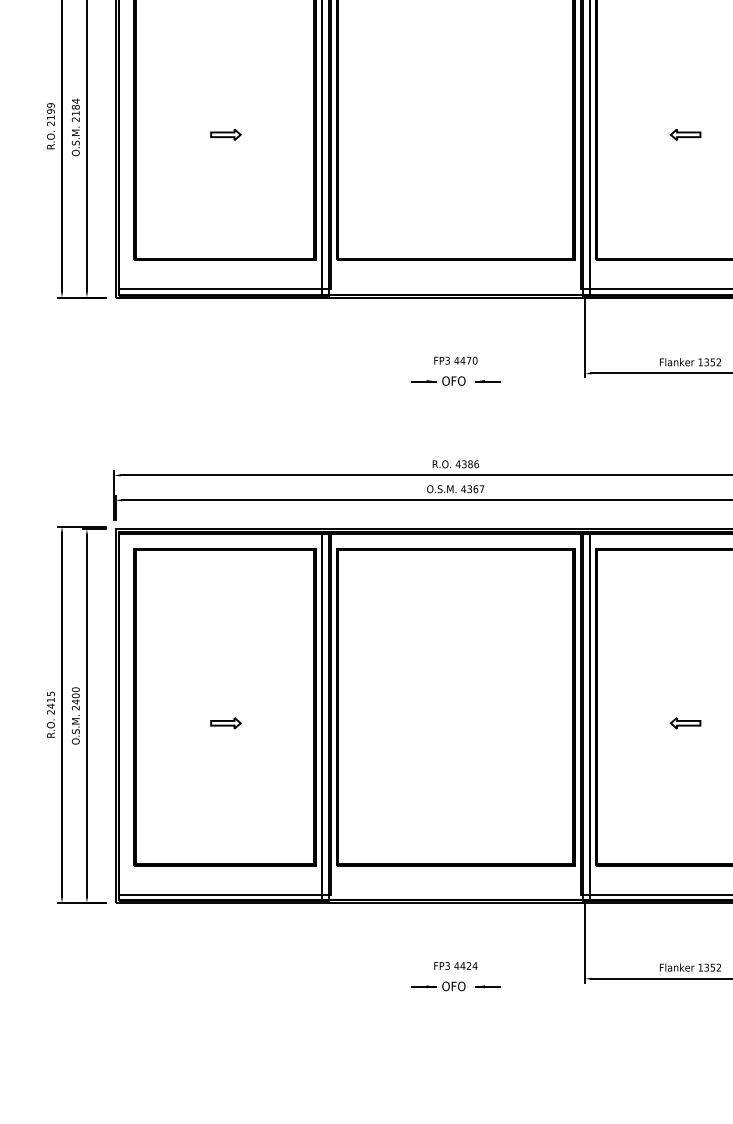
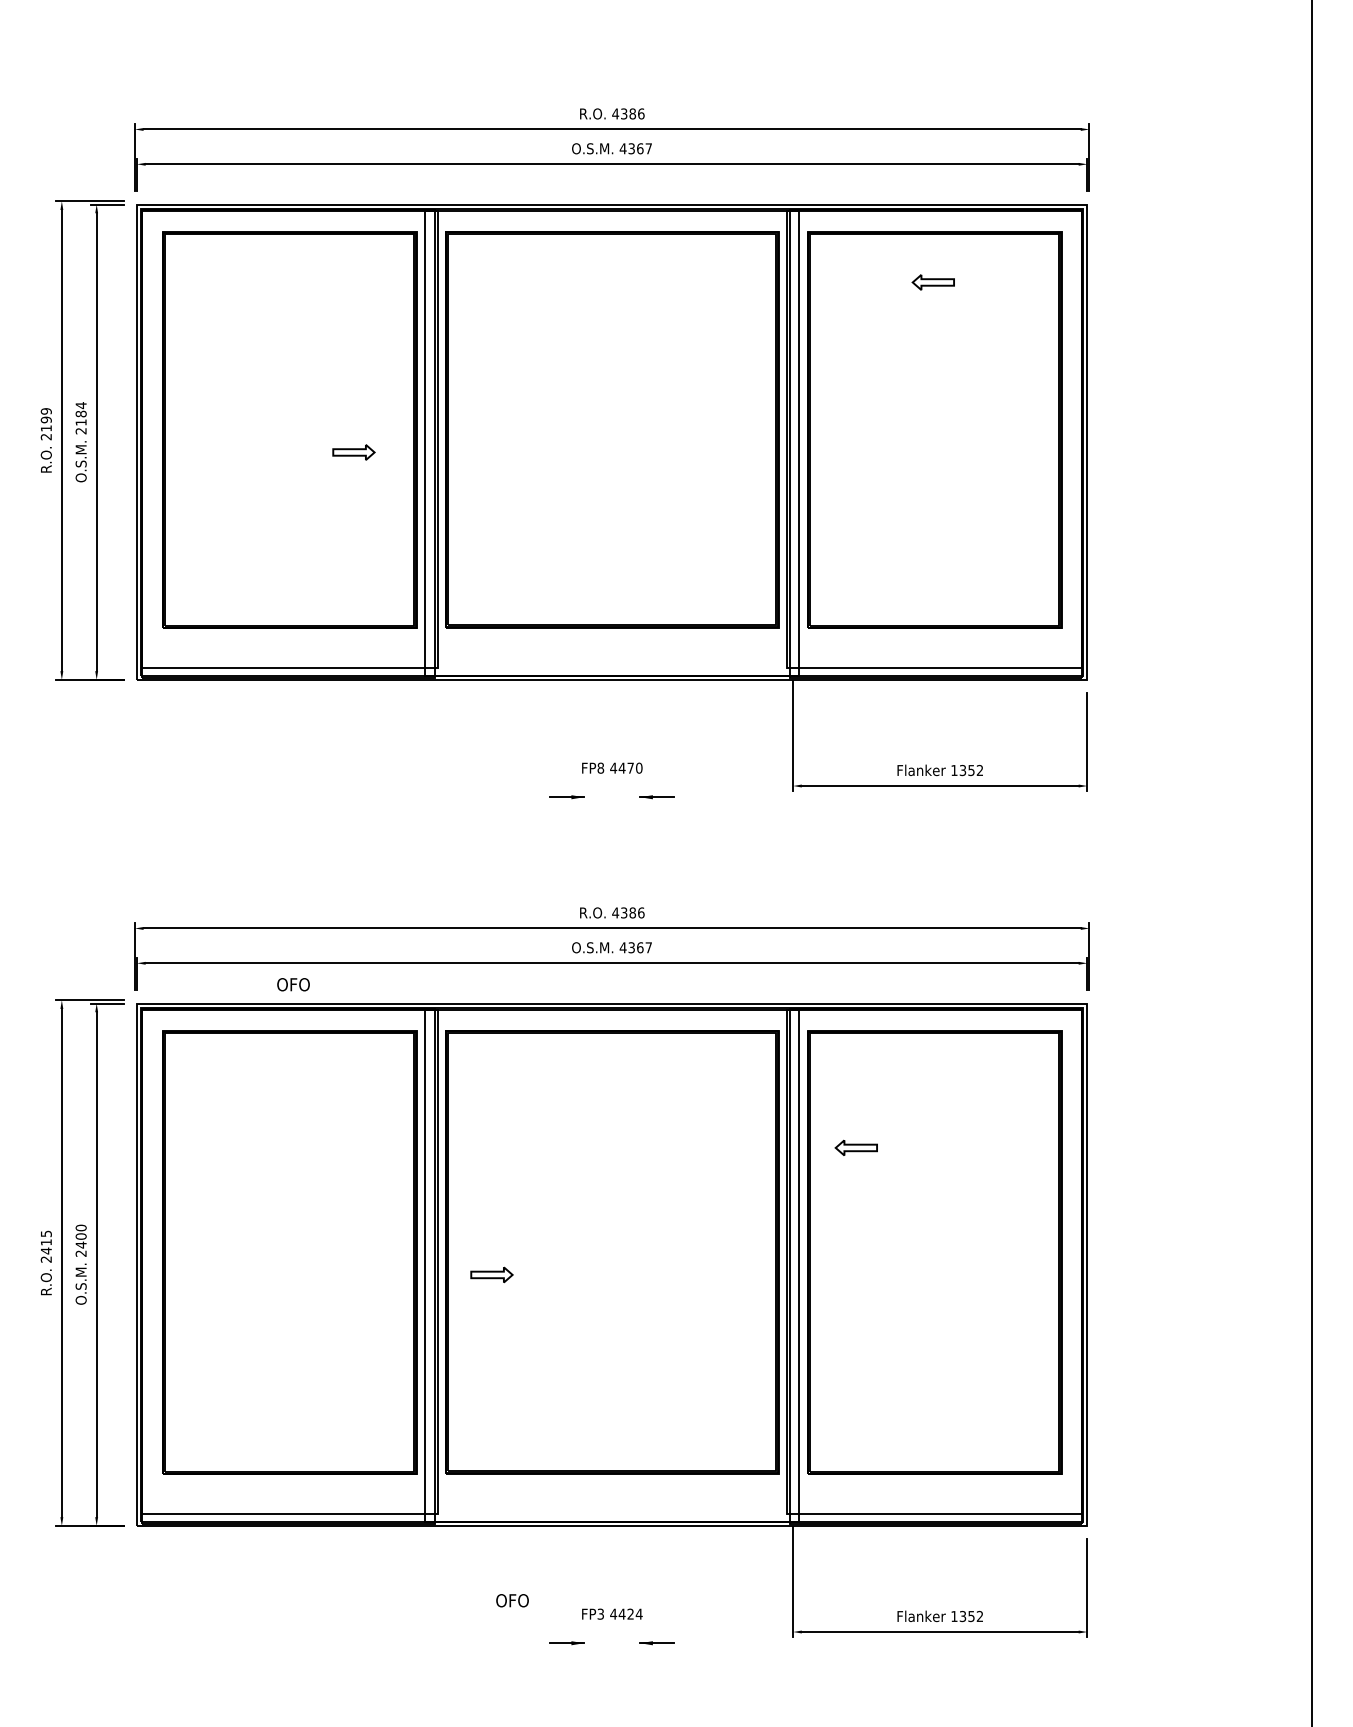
part: (225, 134) -> (353, 452), moved
part: (684, 134) -> (932, 282), moved
text: (447, 360) -> (600, 767), FP3 -> FP8
text: (453, 380) -> (293, 984), moved
part: (225, 722) -> (491, 1274), moved
part: (684, 722) -> (855, 1147), moved
text: (453, 986) -> (512, 1600), moved

